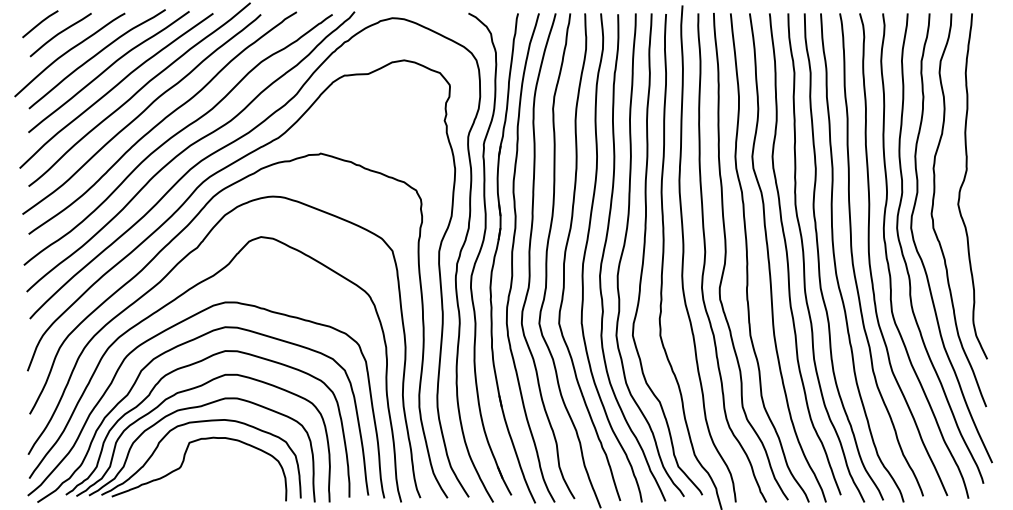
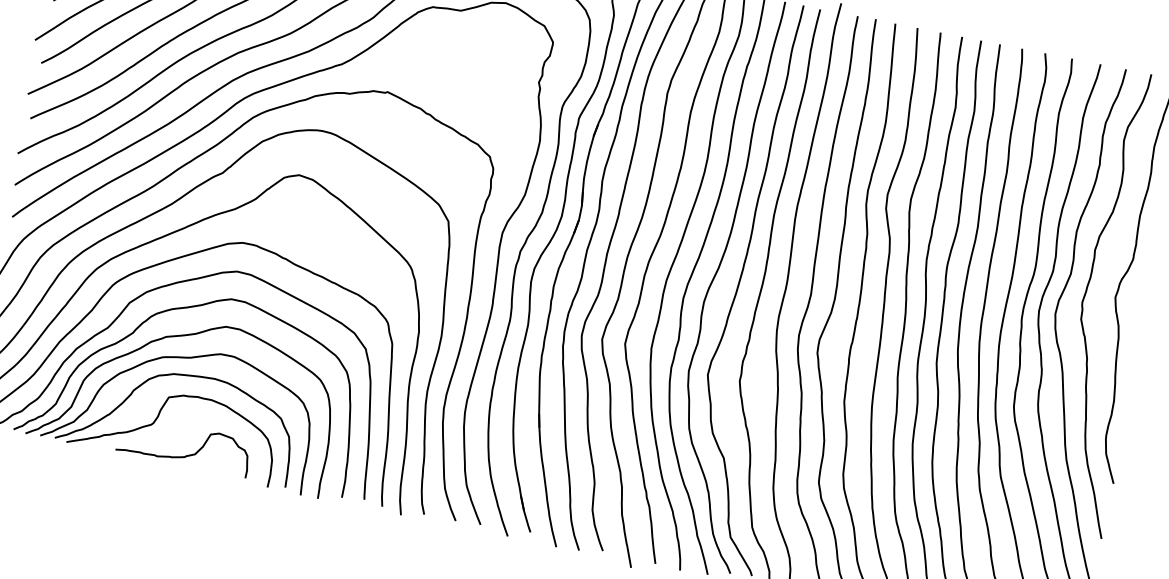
curve: (213, 487) -> (186, 454), added

